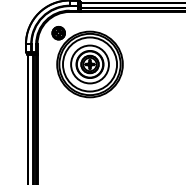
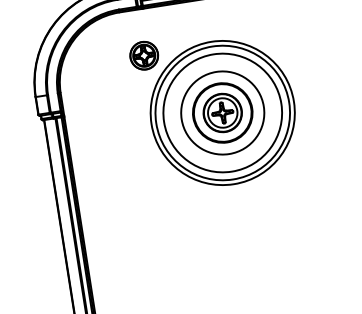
part: (87, 62) -> (216, 109), moved

